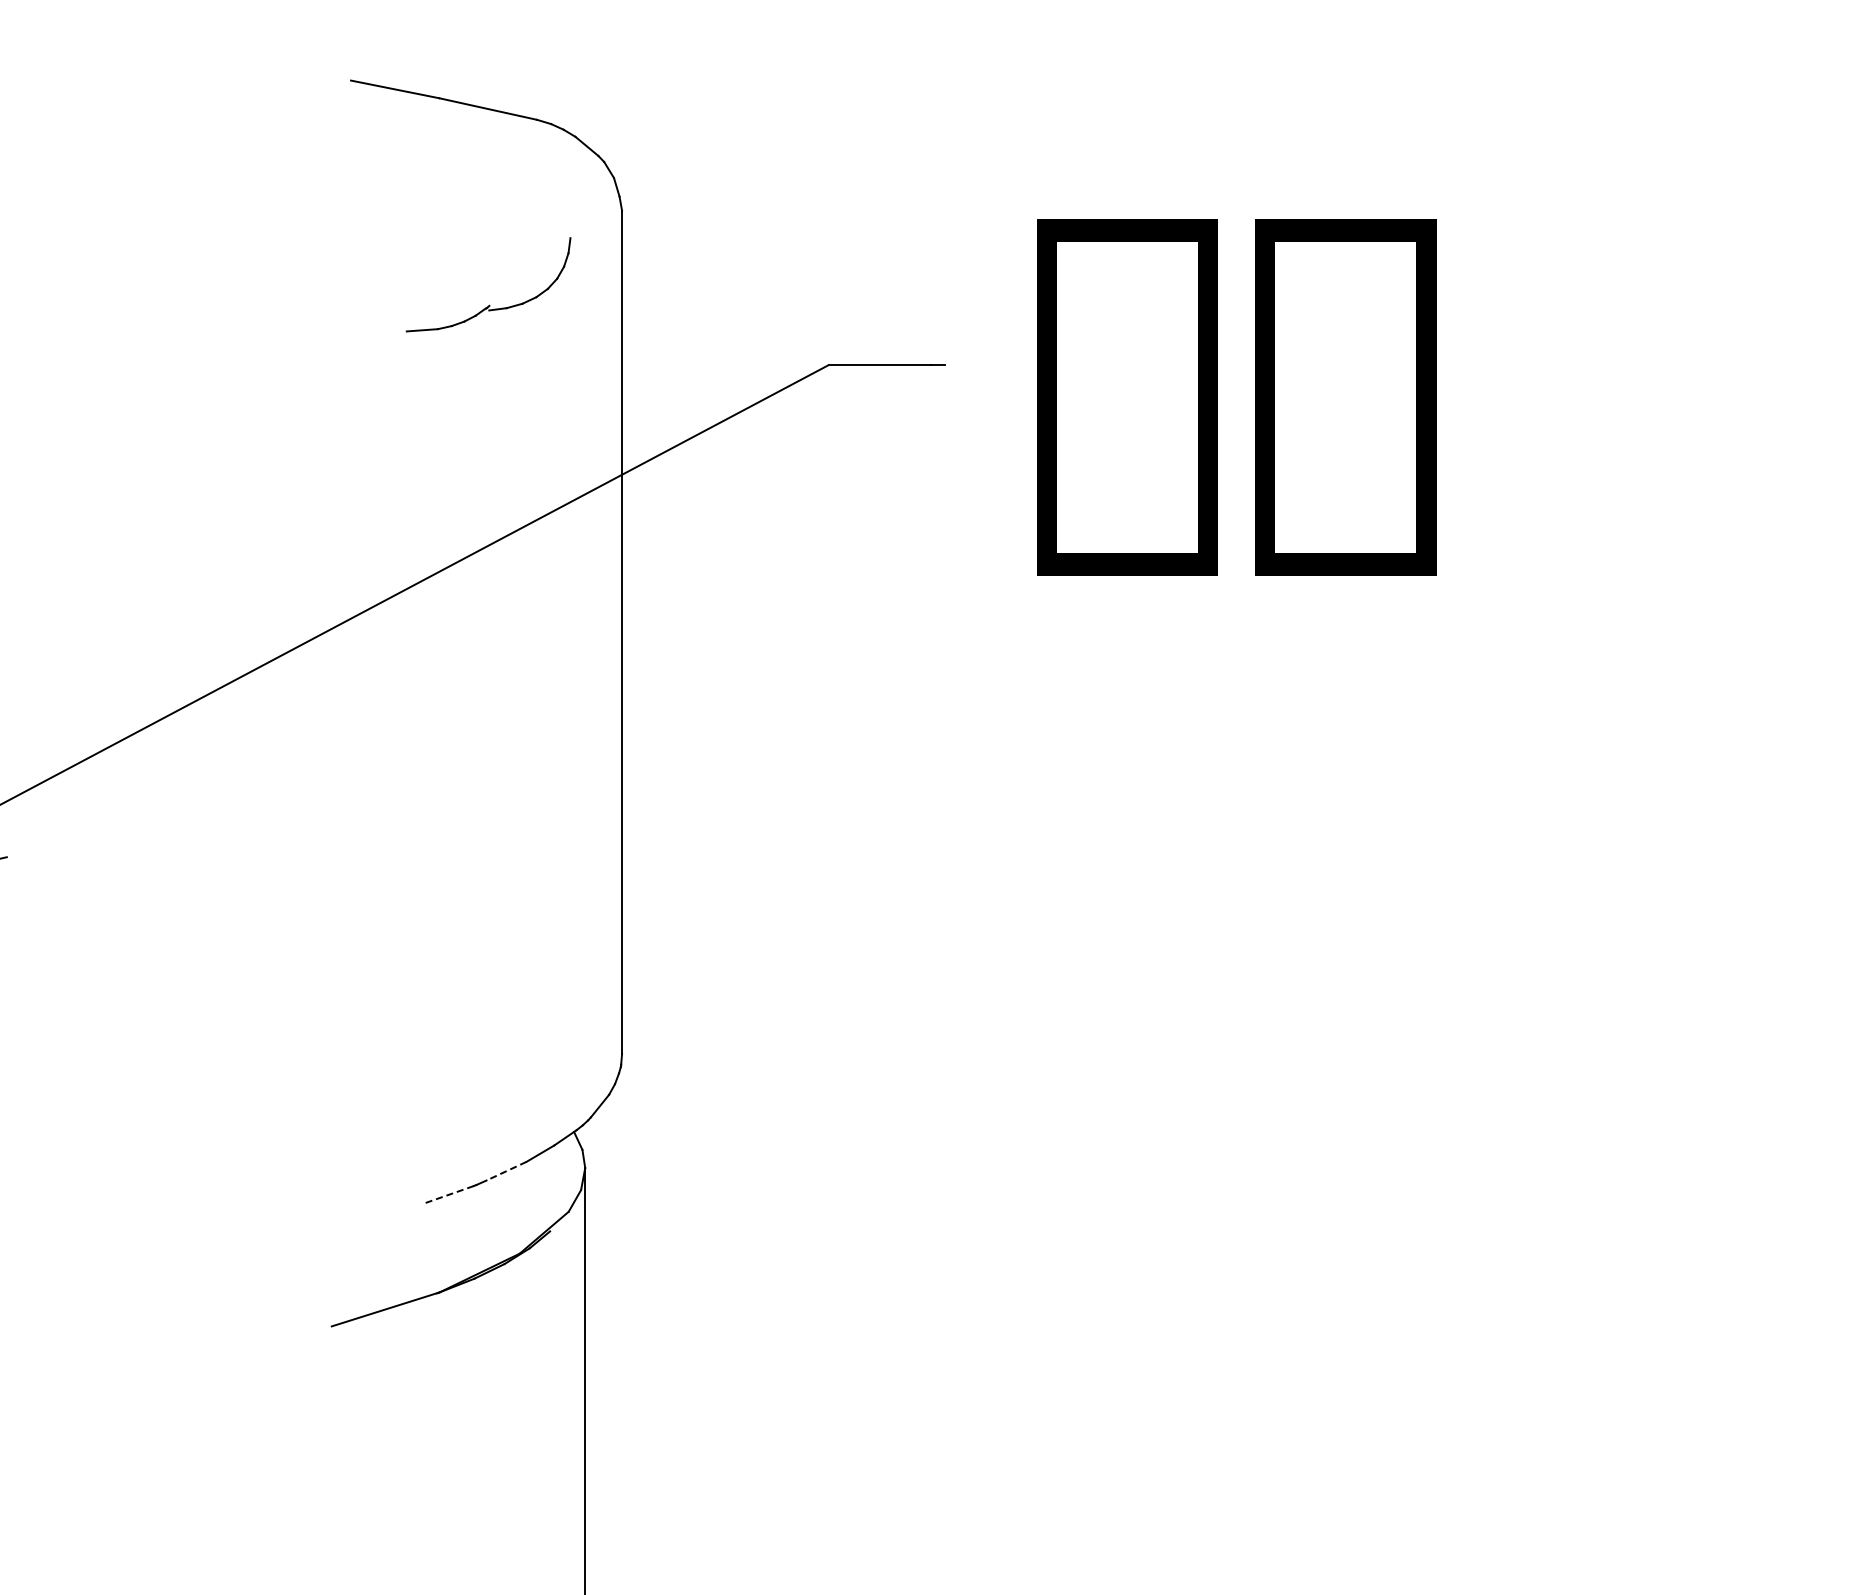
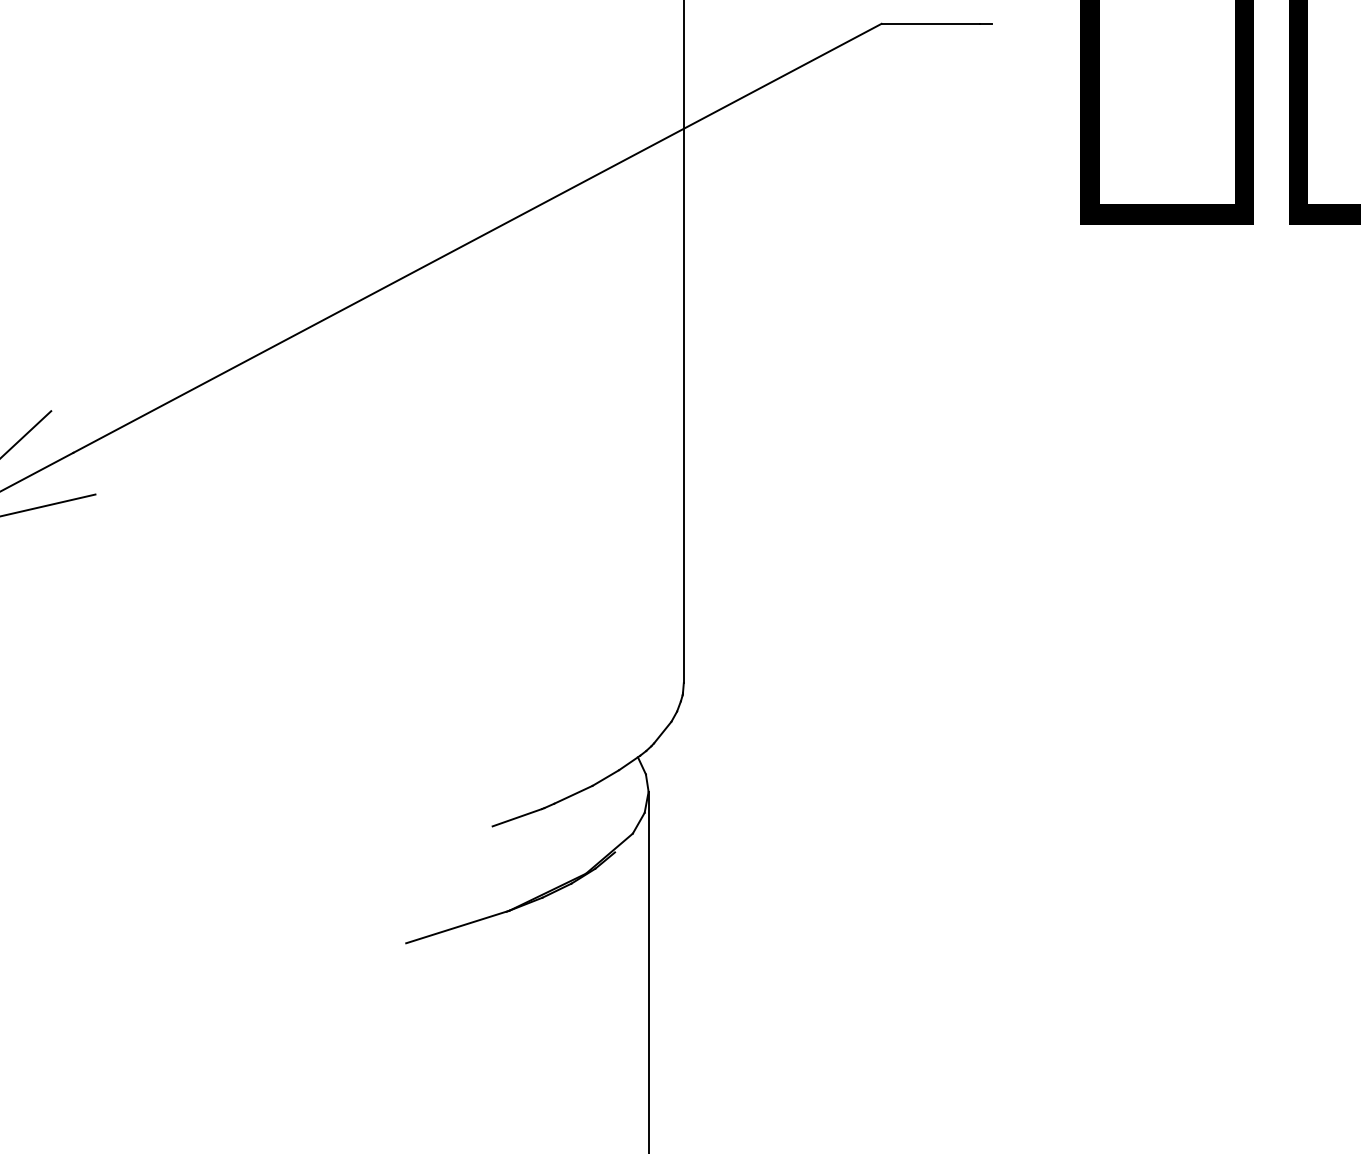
line: (506, 1171) -> (573, 795), dashed -> solid
line: (447, 1195) -> (516, 818), dashed -> solid

